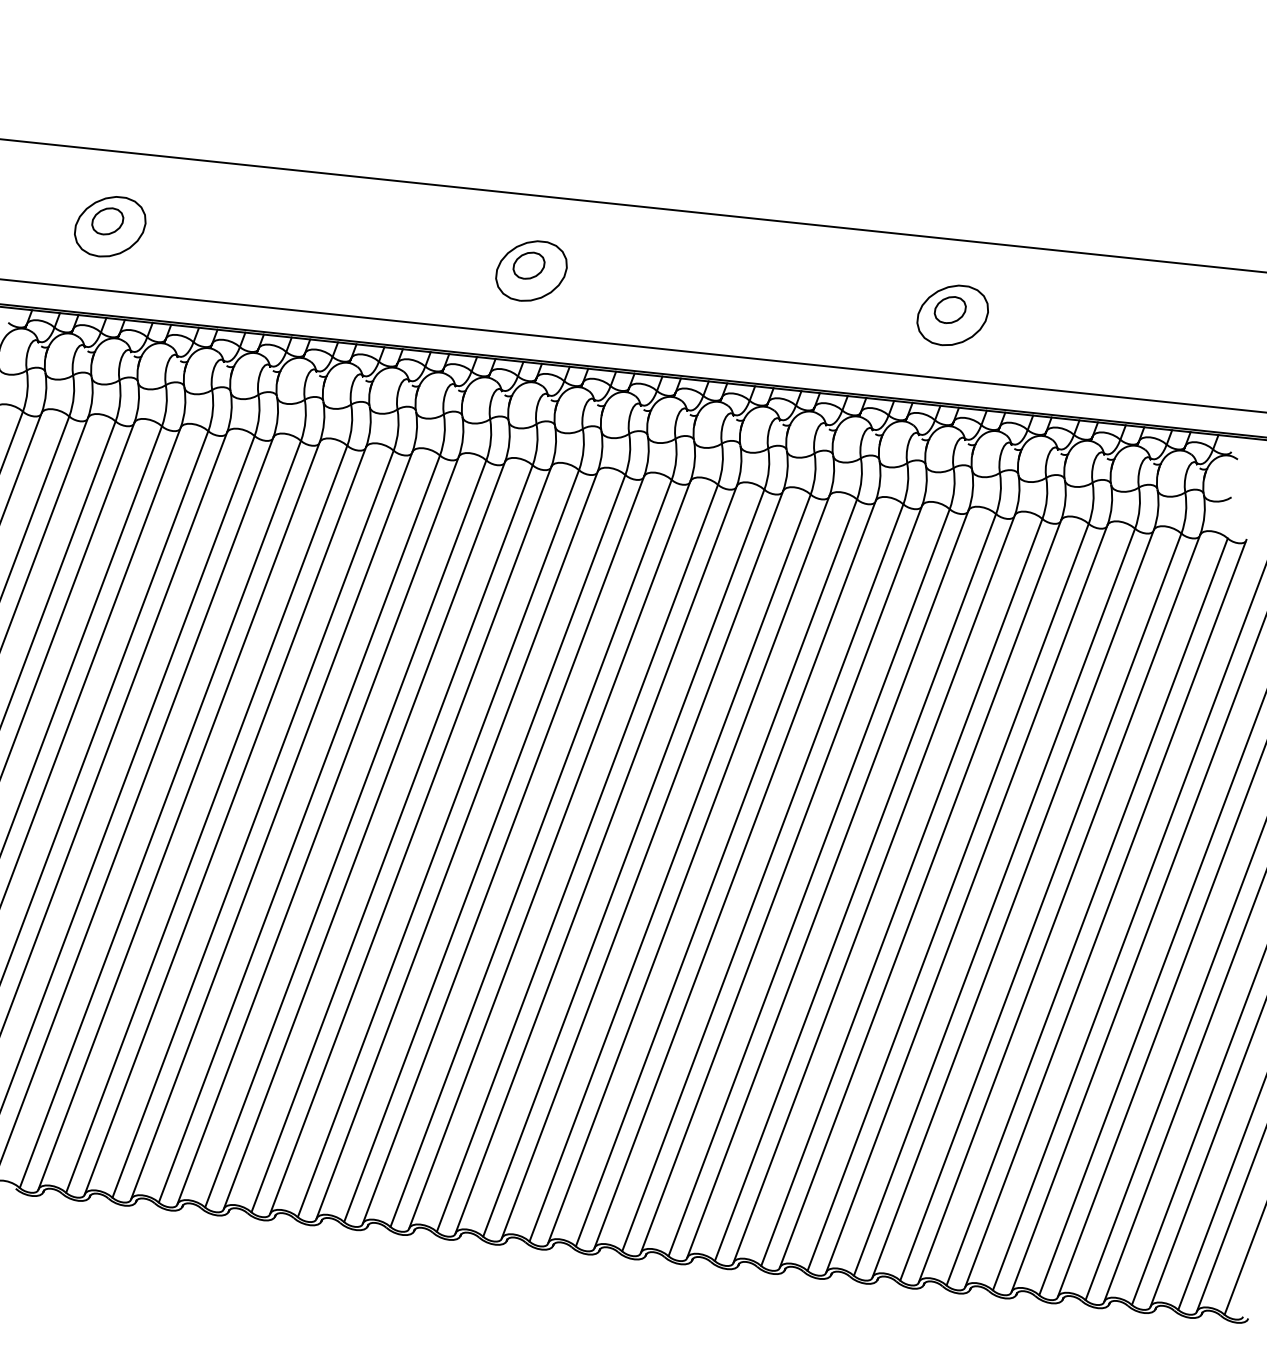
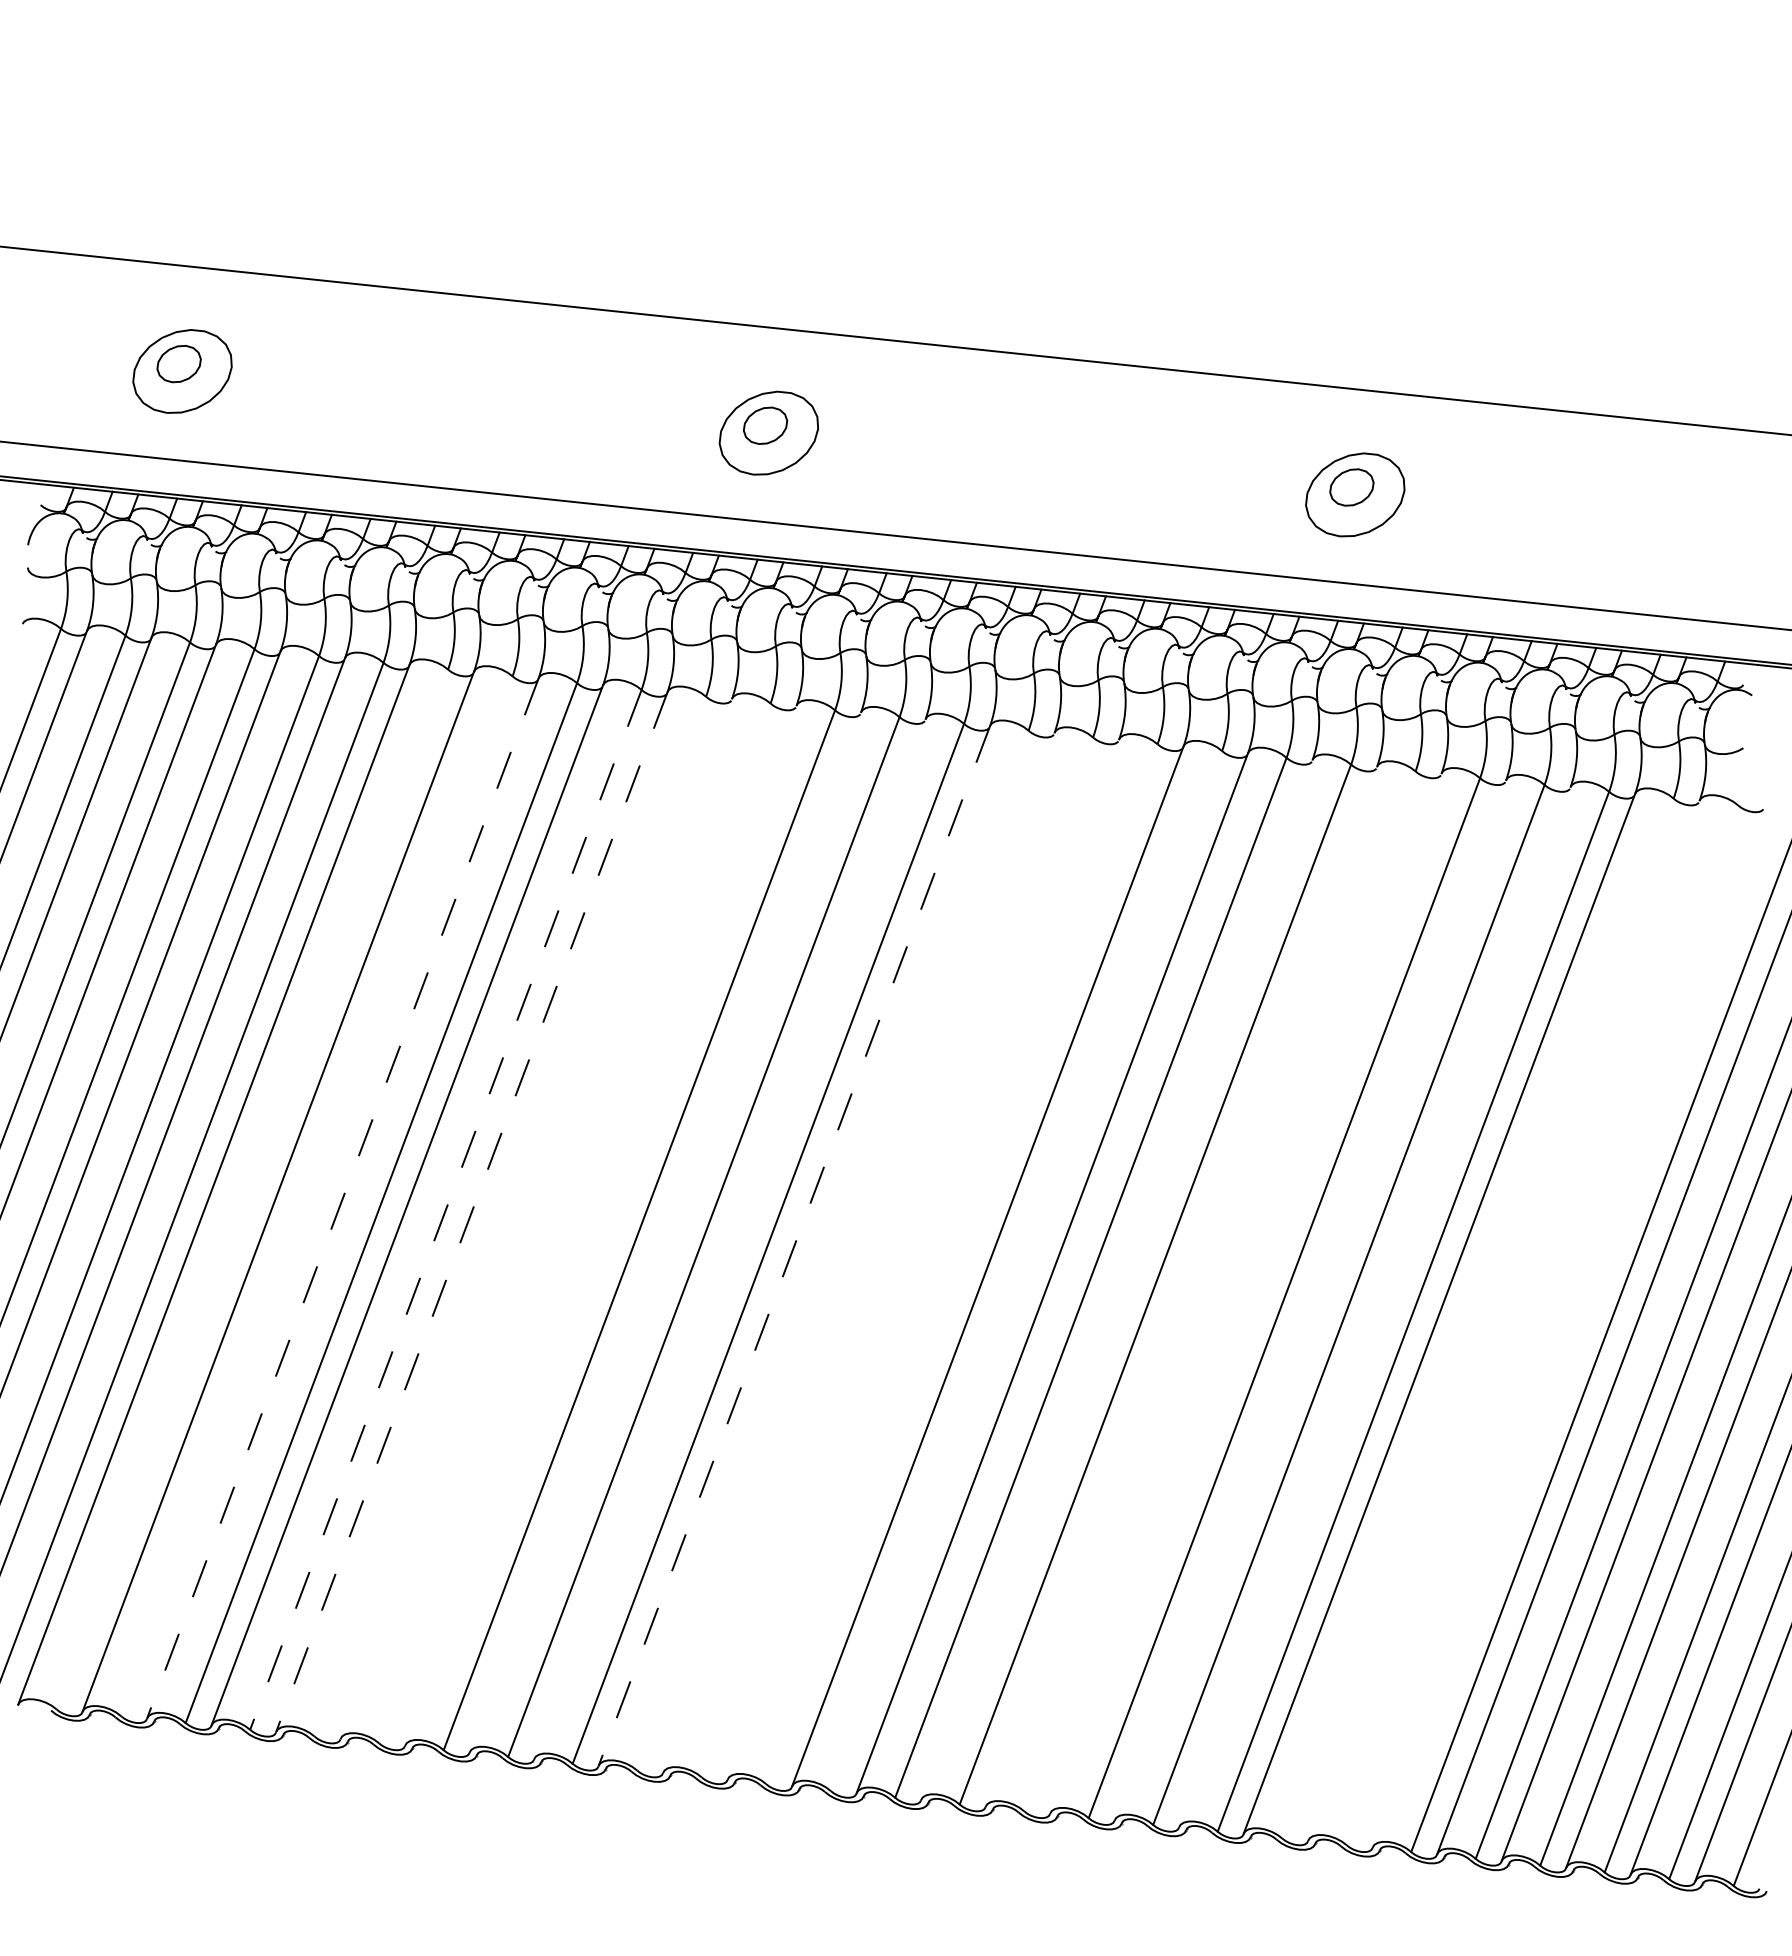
line: (160, 814) -> (252, 1189), removed
line: (206, 819) -> (316, 1196), removed
line: (225, 820) -> (342, 1198), solid -> dashed
line: (299, 828) -> (445, 1209), solid -> dashed
line: (317, 830) -> (471, 1211), solid -> dashed
line: (345, 833) -> (510, 1216), removed
line: (364, 835) -> (536, 1218), removed
line: (391, 838) -> (574, 1223), removed
line: (410, 840) -> (600, 1225), removed
line: (457, 845) -> (665, 1232), removed
line: (503, 849) -> (729, 1238), removed
line: (549, 854) -> (794, 1245), solid -> dashed
line: (577, 858) -> (832, 1250), removed
line: (595, 859) -> (858, 1252), removed
line: (623, 863) -> (897, 1257), removed
line: (642, 864) -> (923, 1259), removed
line: (669, 868) -> (961, 1264), removed
line: (716, 872) -> (1026, 1270), removed
line: (781, 879) -> (1116, 1279), removed
line: (827, 884) -> (1181, 1286), removed
line: (855, 887) -> (1219, 1291), removed
line: (873, 889) -> (1245, 1293), removed
line: (920, 894) -> (1310, 1300), removed
line: (966, 898) -> (1374, 1306), removed
line: (1040, 907) -> (1477, 1318), removed
line: (1059, 908) -> (1503, 1320), removed
line: (1087, 912) -> (1542, 1325), removed
line: (1105, 913) -> (1568, 1327), removed

